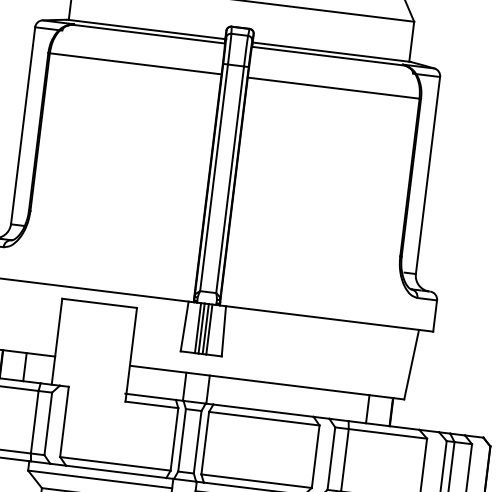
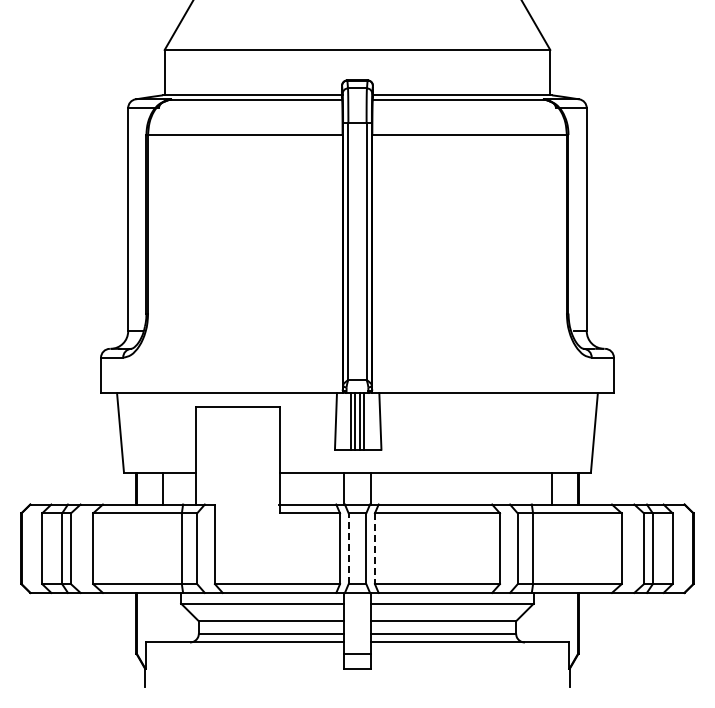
line: (181, 440) -> (348, 548), solid -> dashed
line: (204, 443) -> (374, 549), solid -> dashed

